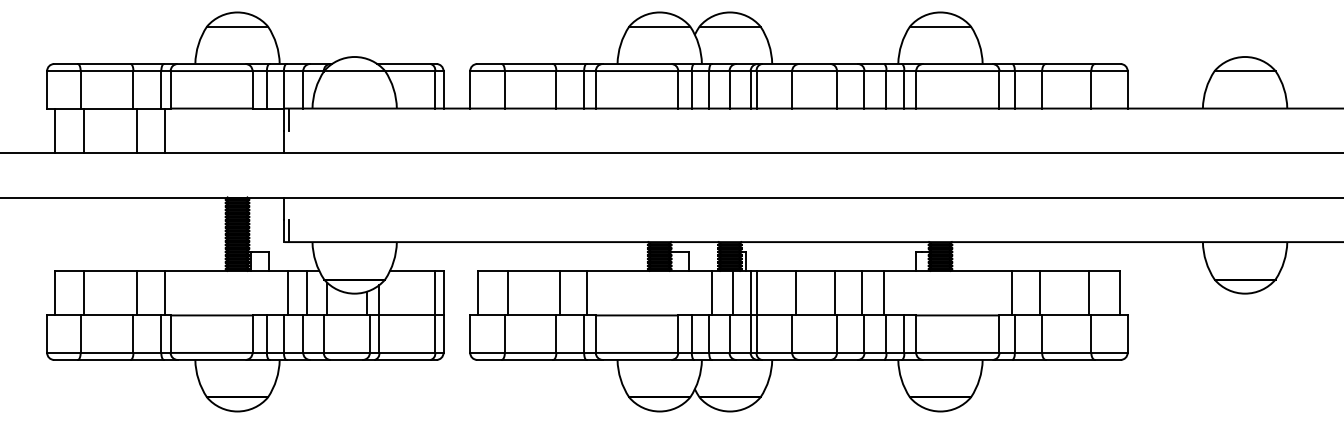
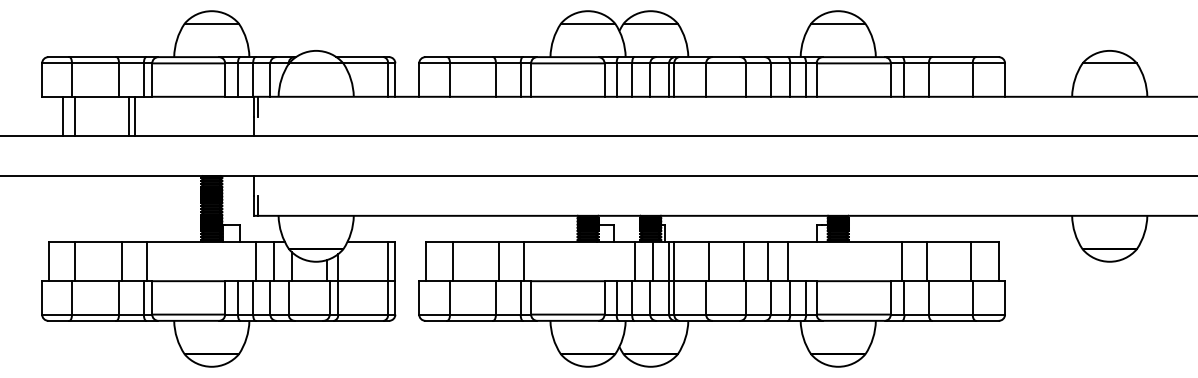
line: (55, 130) -> (62, 116), moved
line: (137, 130) -> (135, 116), moved
line: (164, 130) -> (128, 116), moved

